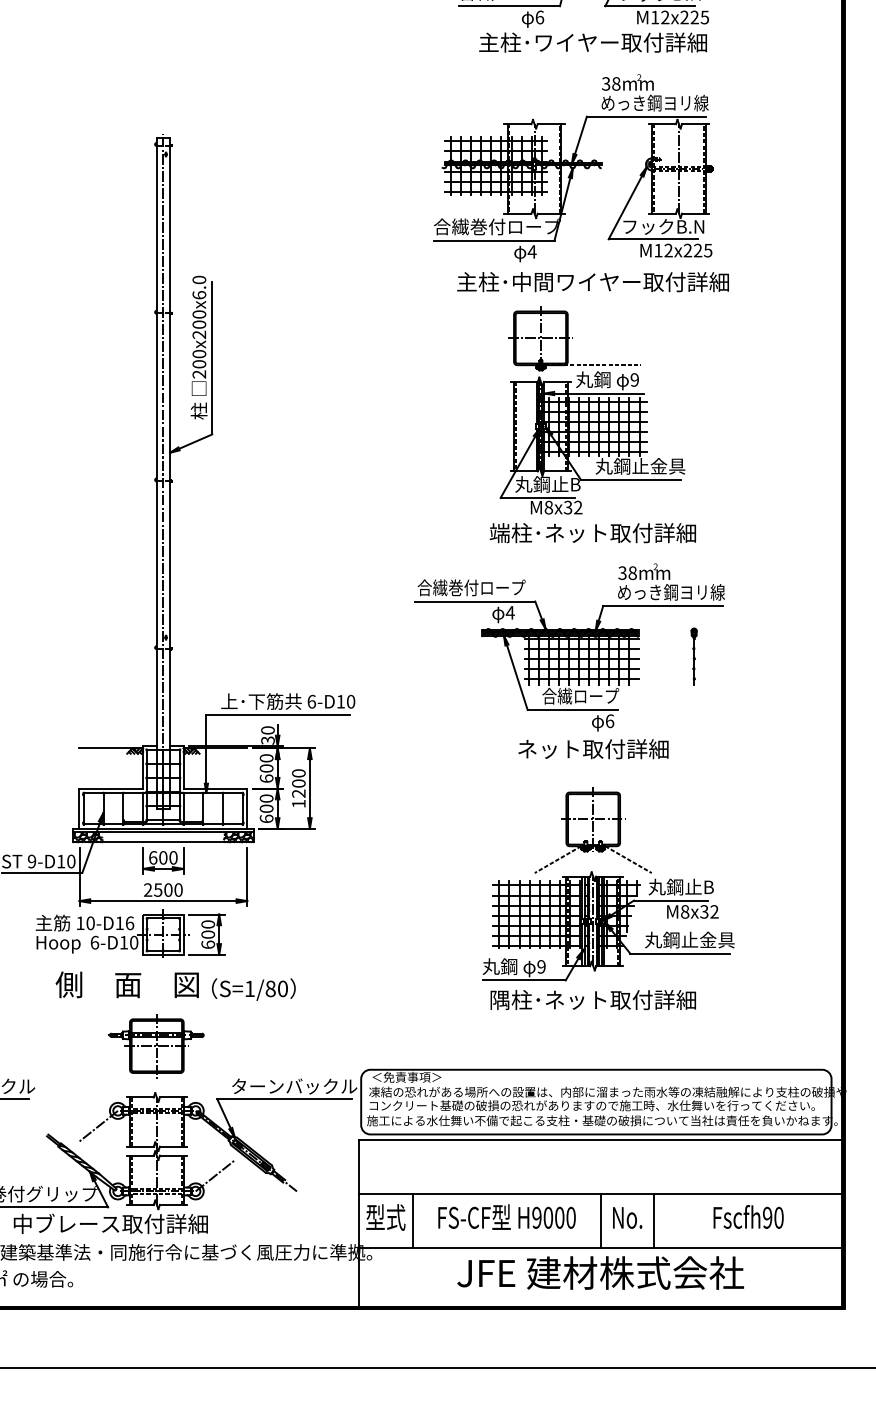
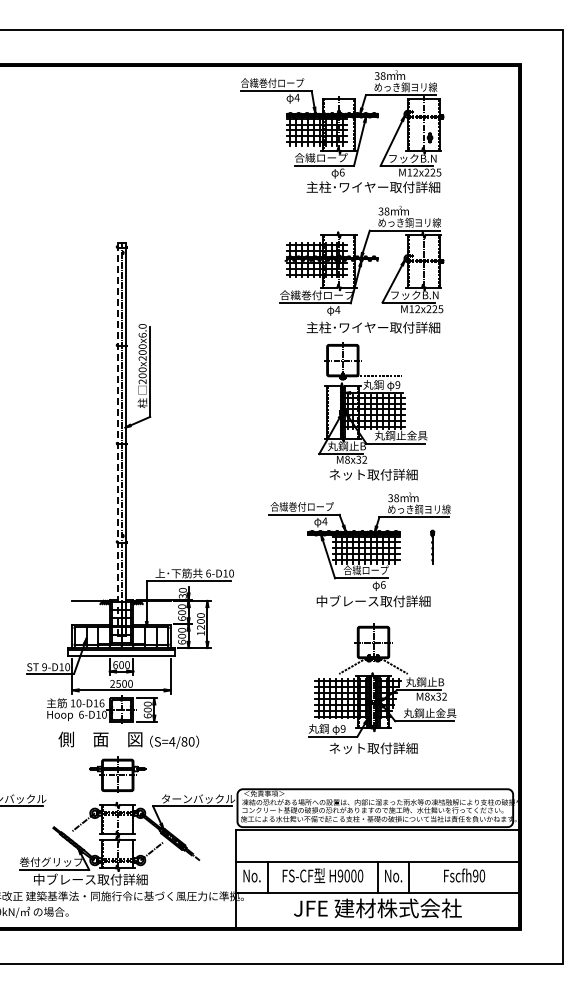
text: (591, 281) -> (372, 327), 主柱･中間ワイヤー取付詳細 -> 主柱･ワイヤー取付詳細
line: (156, 472) -> (117, 439), solid -> dashed
text: (591, 532) -> (372, 474), 端柱･ネット取付詳細 -> ネット取付詳細
text: (593, 749) -> (373, 601), ネット取付詳細 -> 中ブレース取付詳細
hatch: (88, 836) -> (77, 652), removed
hatch: (238, 836) -> (165, 652), removed
text: (250, 988) -> (172, 741), S=1/80 -> S=4/80
text: (593, 1000) -> (373, 748), 隅柱･ネット取付詳細 -> ネット取付詳細
text: (385, 1216) -> (251, 875), 型式 -> No.

